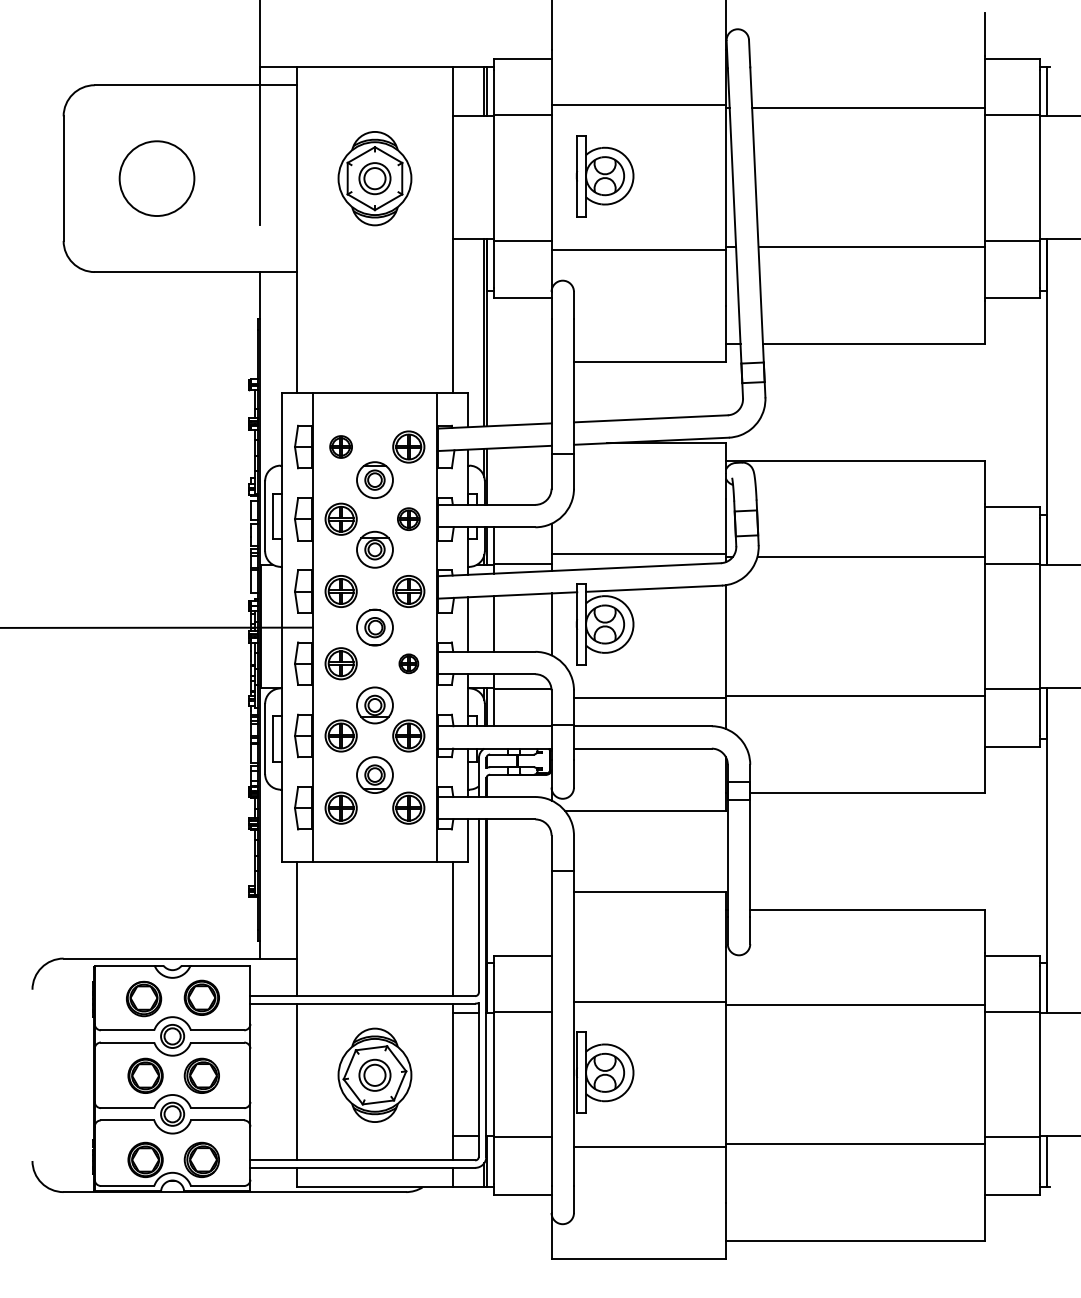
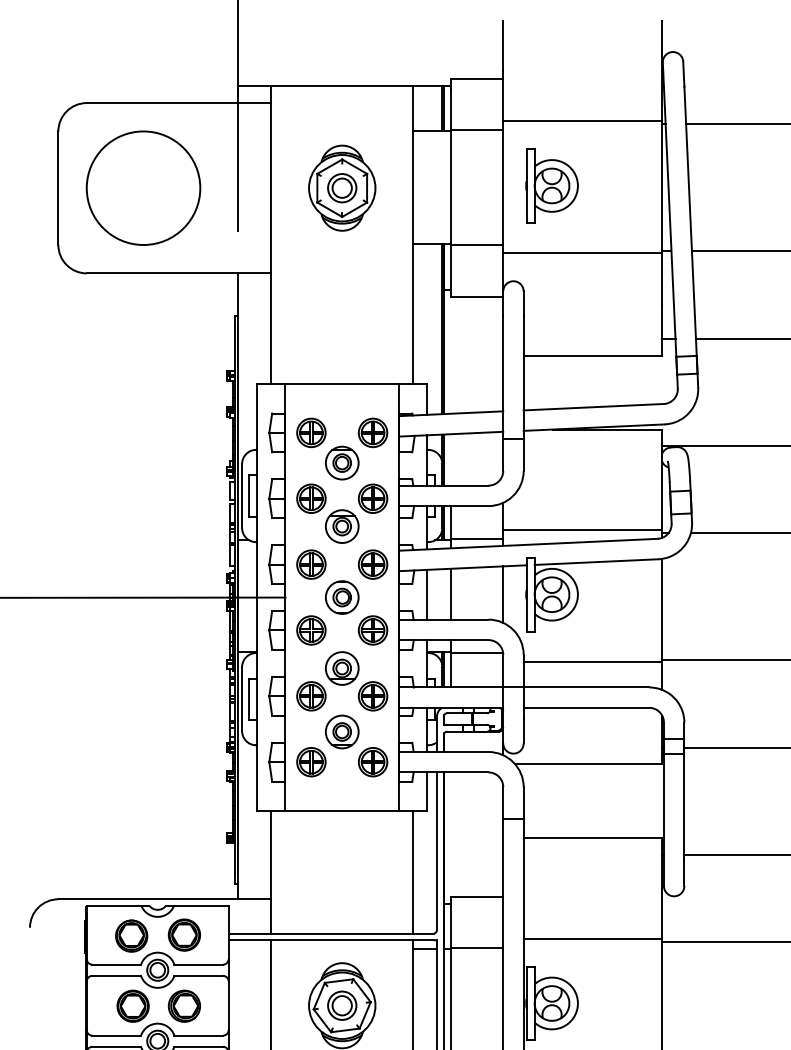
circle: (156, 178) -> (143, 188), size x1.67
part: (340, 446) -> (310, 432), size x1.43
part: (408, 518) -> (372, 498), size x1.43
part: (408, 663) -> (372, 630), size x1.67

